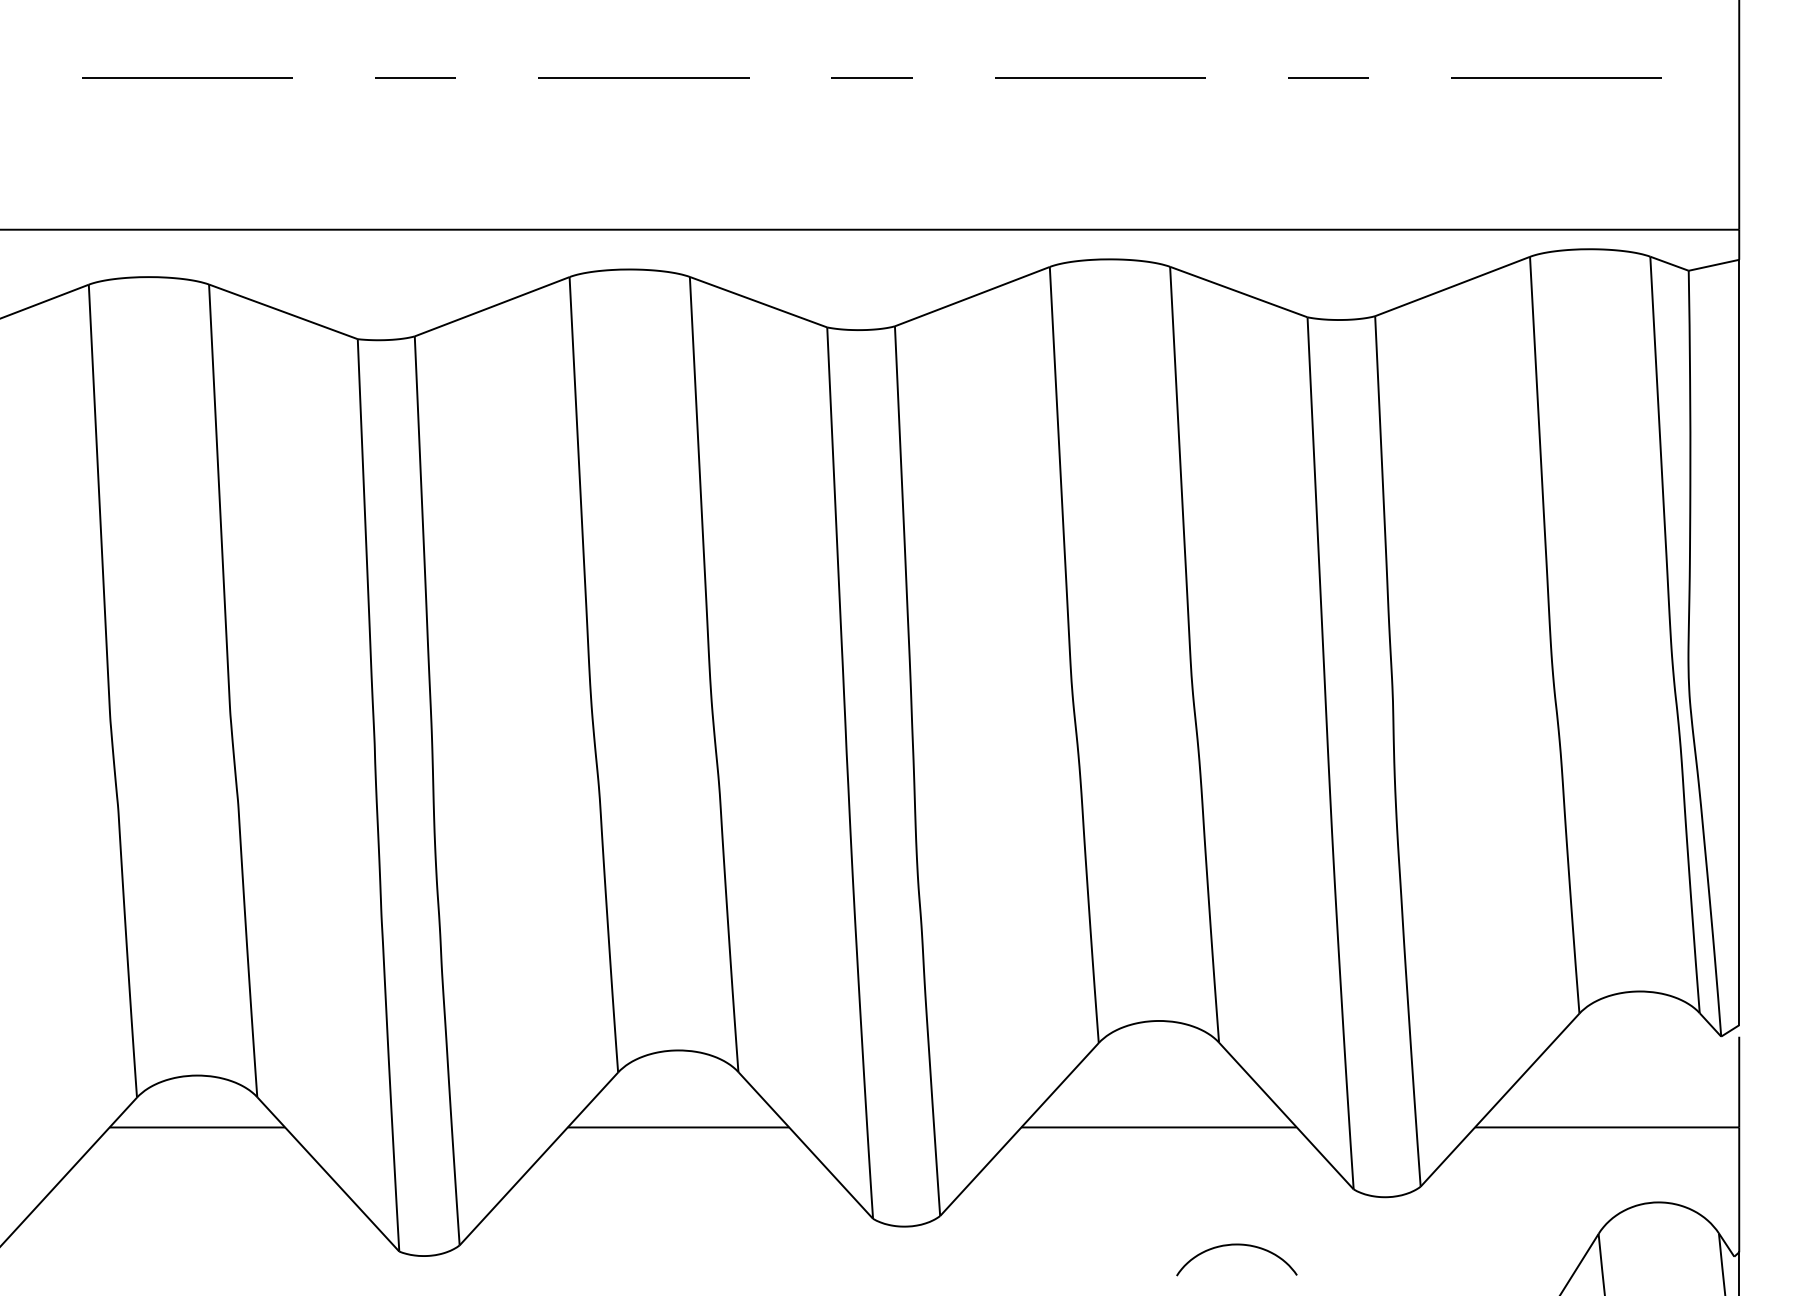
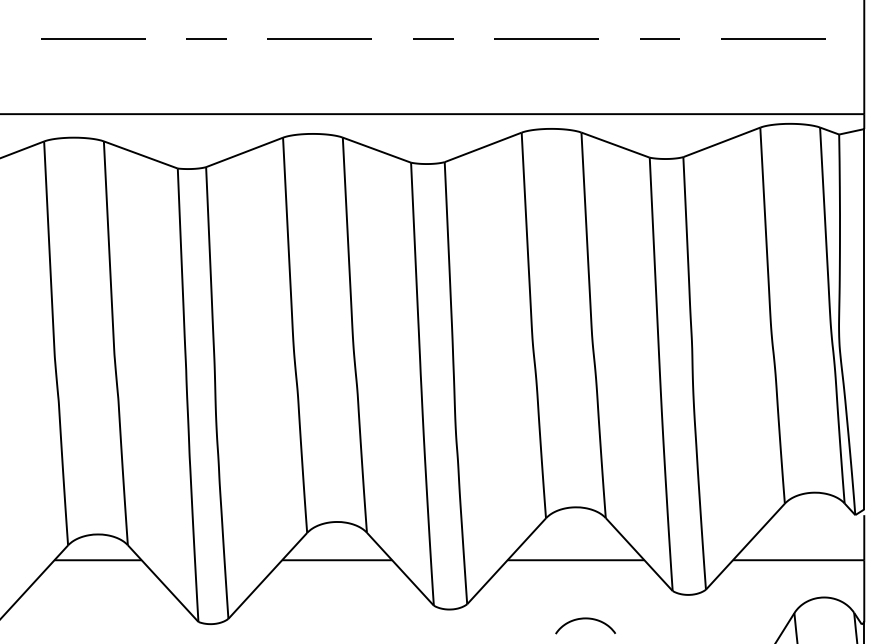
curve: (1236, 1246) -> (585, 619), moved

